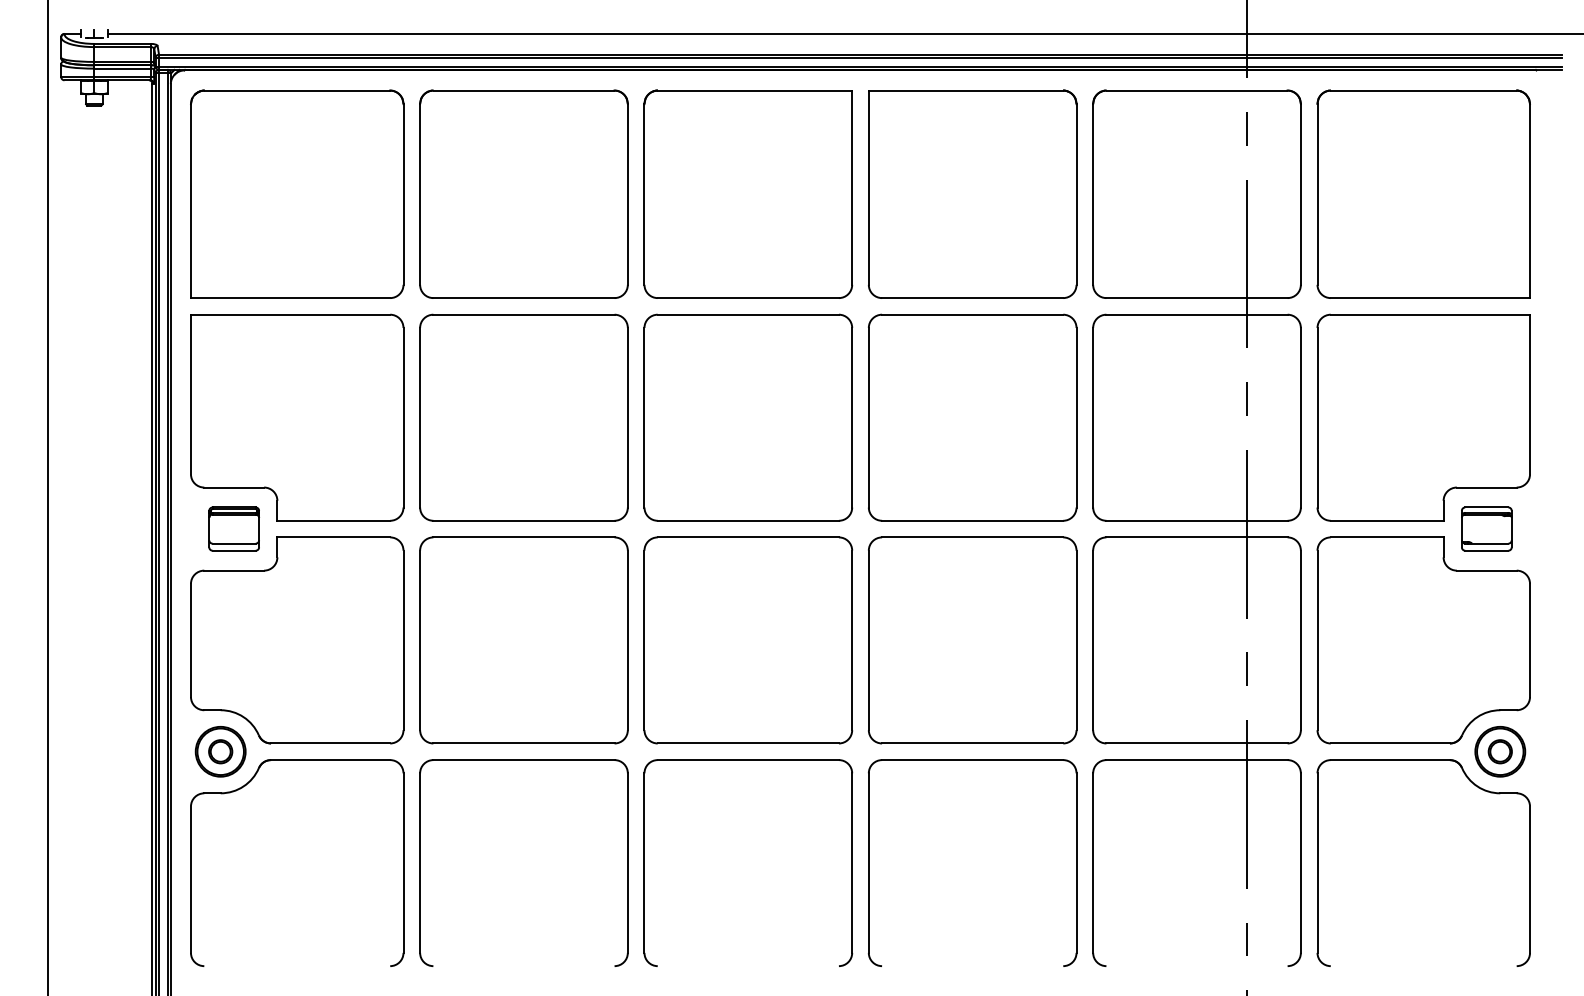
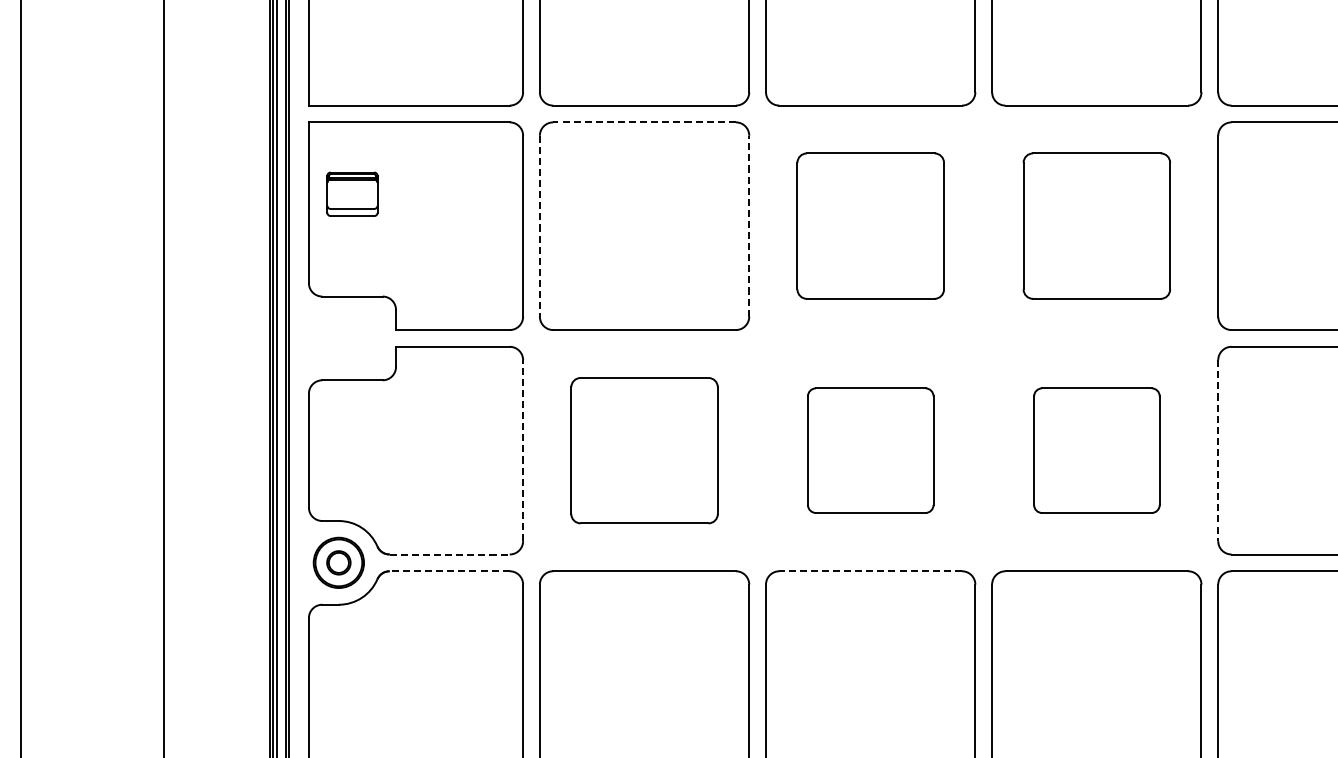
line: (523, 314) -> (644, 122), solid -> dashed
line: (420, 417) -> (540, 225), solid -> dashed
line: (627, 417) -> (748, 225), solid -> dashed
part: (748, 417) -> (870, 225), size x0.7
part: (972, 417) -> (1096, 225), size x0.7
part: (233, 528) -> (351, 193), moved
line: (403, 640) -> (523, 450), solid -> dashed
part: (523, 640) -> (644, 450), size x0.7
part: (748, 640) -> (870, 450), size x0.6
part: (972, 640) -> (1096, 450), size x0.6
line: (1093, 640) -> (1218, 450), solid -> dashed
line: (330, 743) -> (449, 554), solid -> dashed
line: (330, 760) -> (449, 571), solid -> dashed
line: (748, 760) -> (870, 571), solid -> dashed

